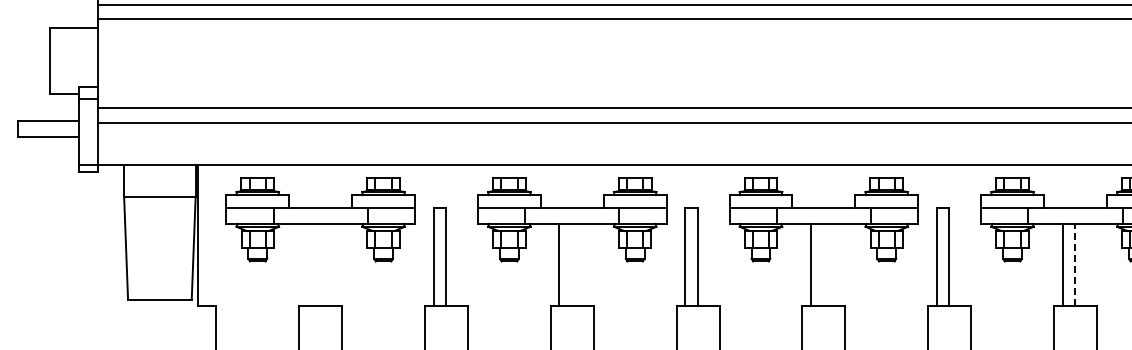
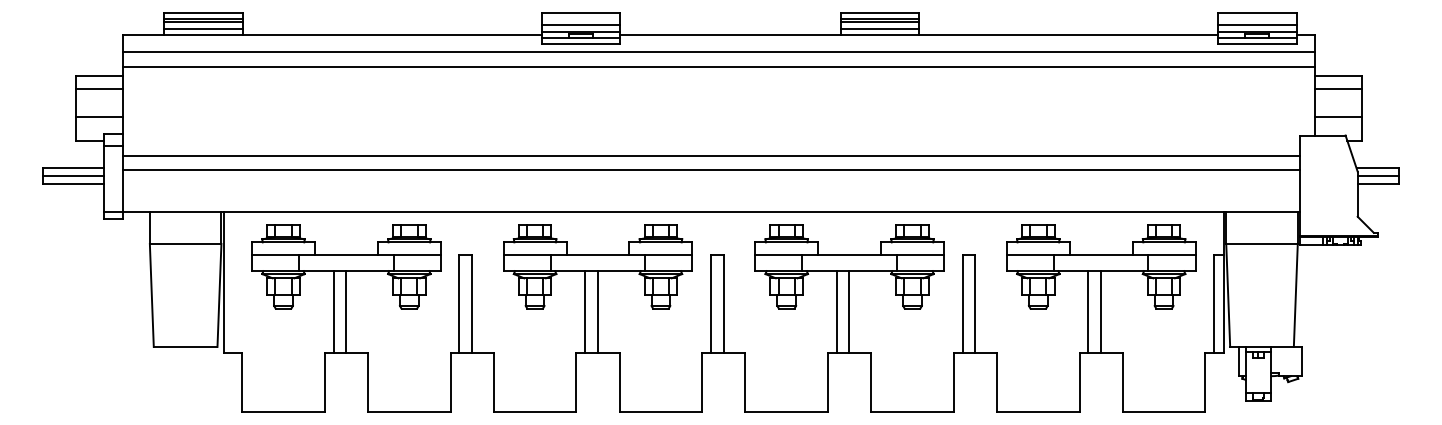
line: (73, 41) -> (99, 88), added
line: (73, 69) -> (99, 116), added
line: (47, 129) -> (73, 176), added
line: (1074, 264) -> (1100, 311), dashed -> solid
line: (307, 265) -> (333, 312), added
line: (320, 265) -> (346, 312), added
line: (571, 265) -> (597, 312), added
line: (823, 265) -> (849, 312), added

